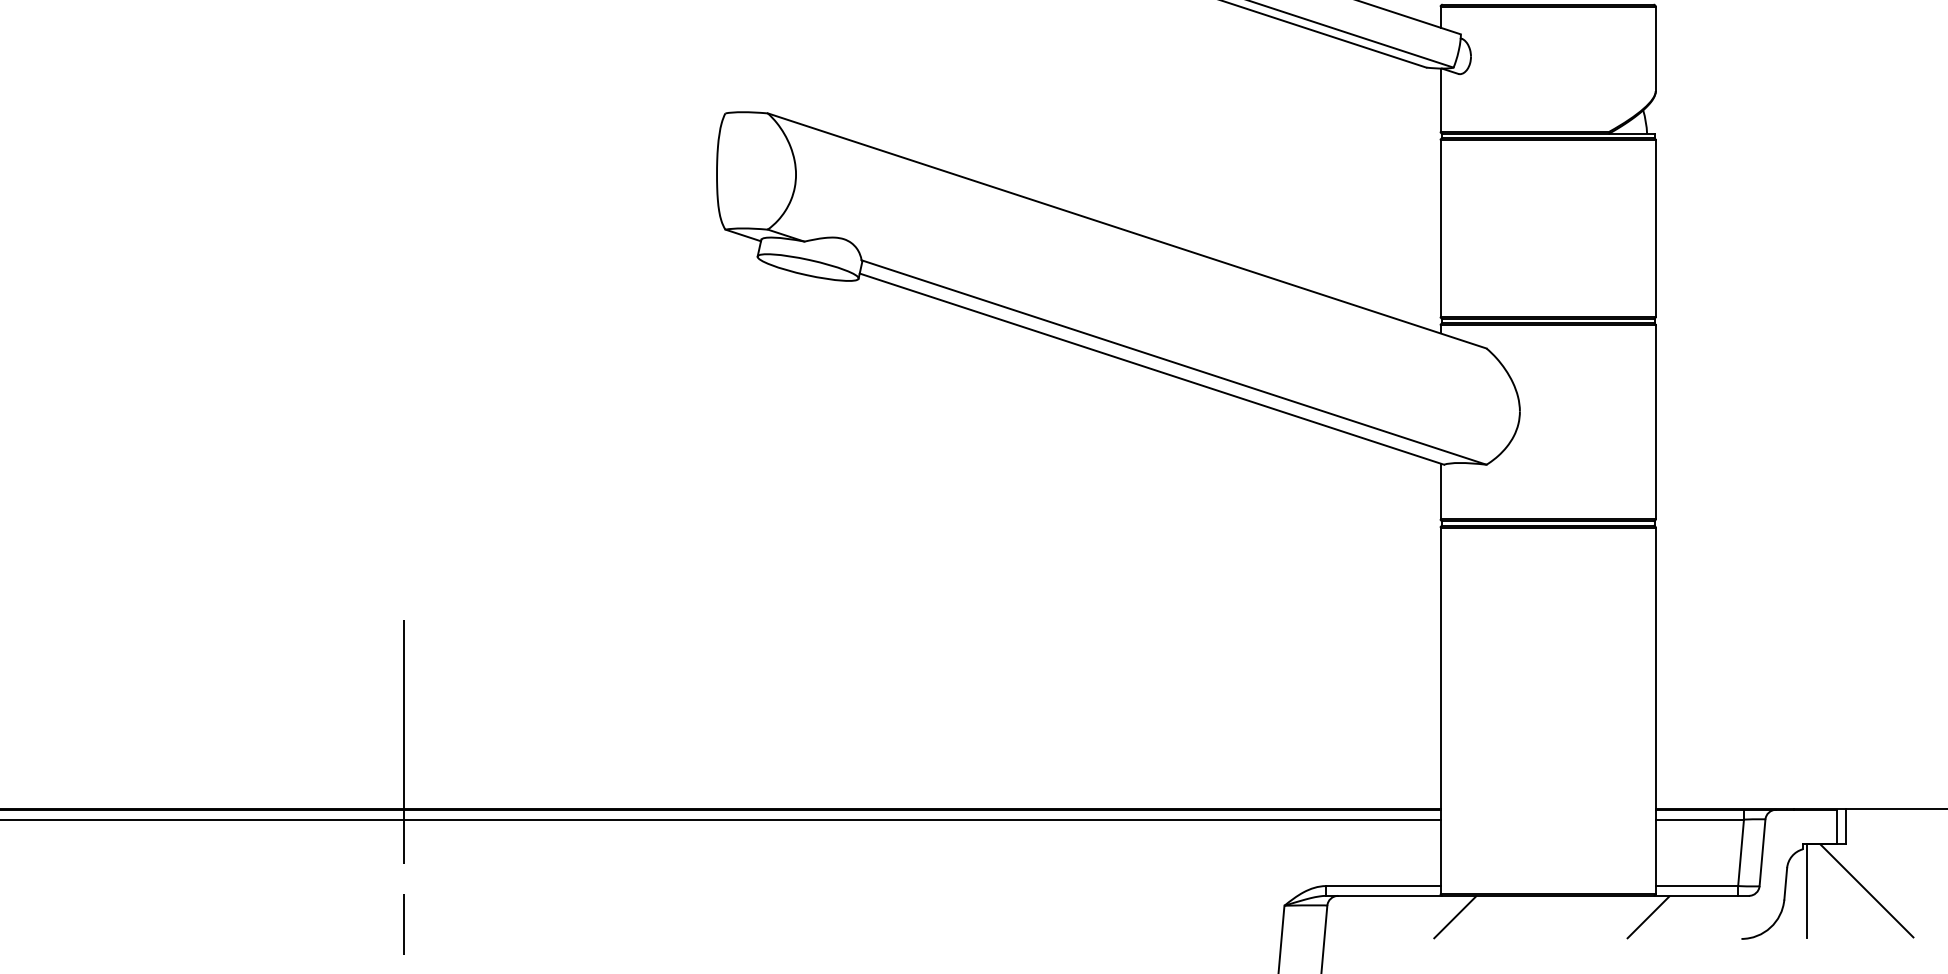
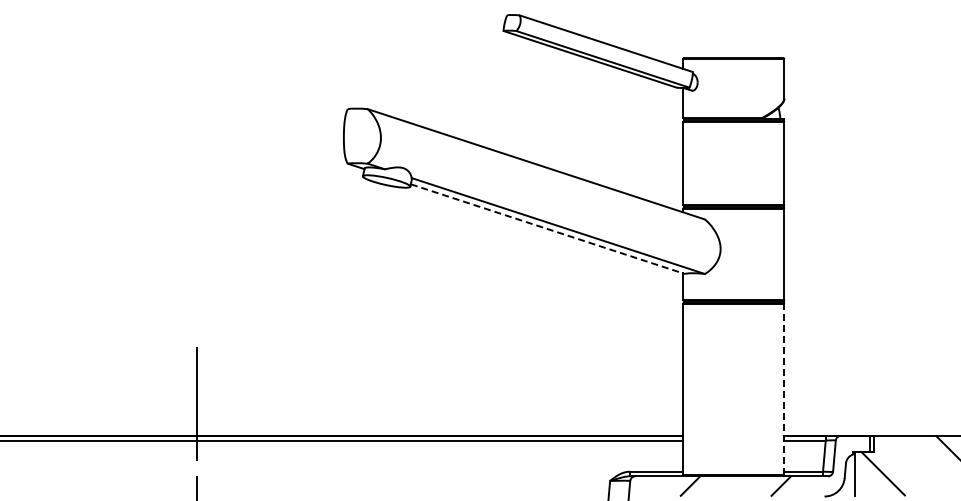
line: (1153, 369) -> (548, 229), solid -> dashed
line: (1656, 710) -> (784, 389), solid -> dashed

